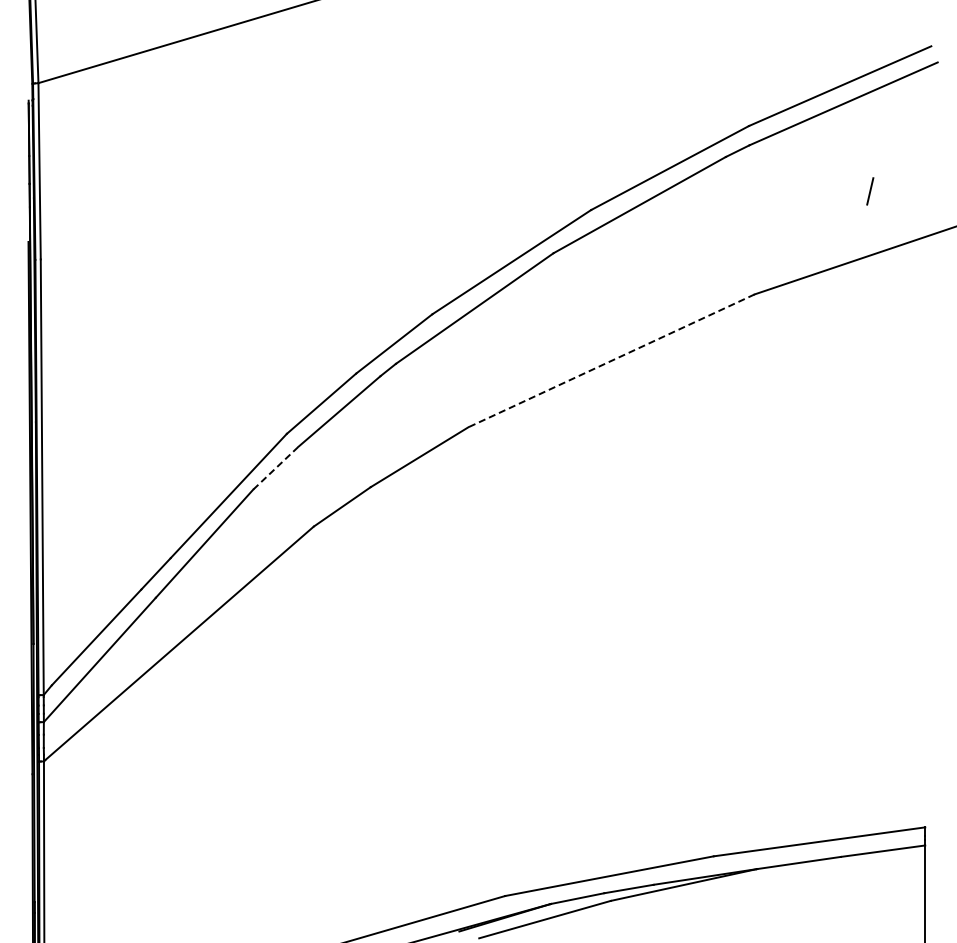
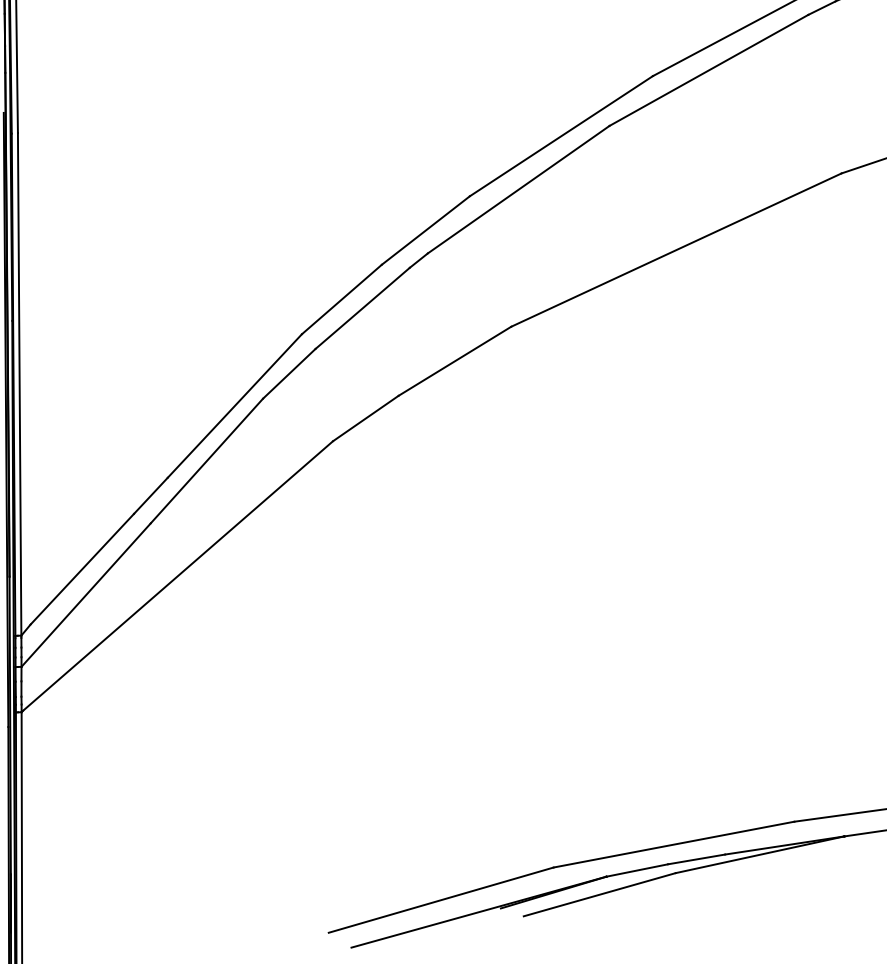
line: (611, 360) -> (676, 249), dashed -> solid
line: (276, 467) -> (289, 373), dashed -> solid

